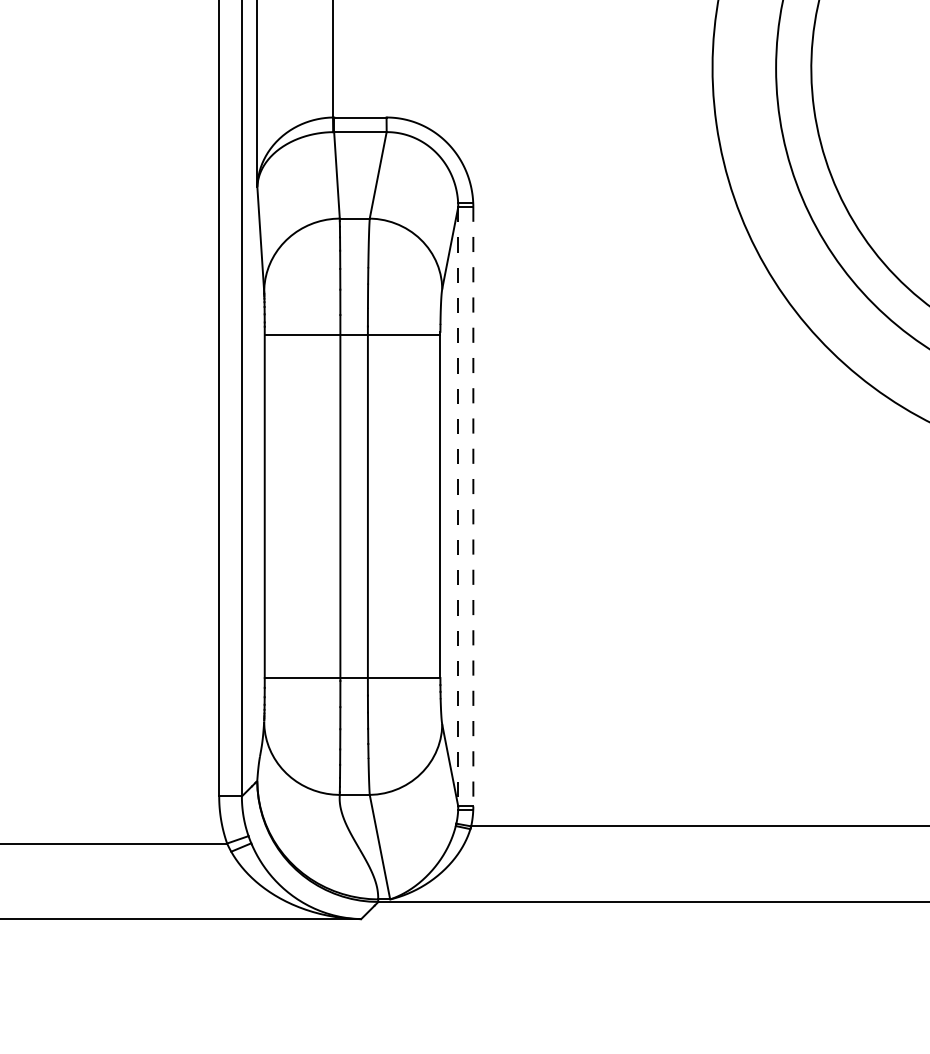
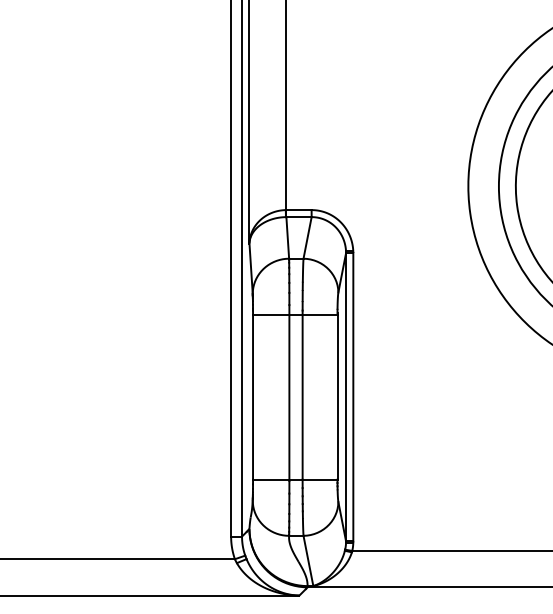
line: (459, 507) -> (346, 397), dashed -> solid
line: (473, 507) -> (353, 397), dashed -> solid

